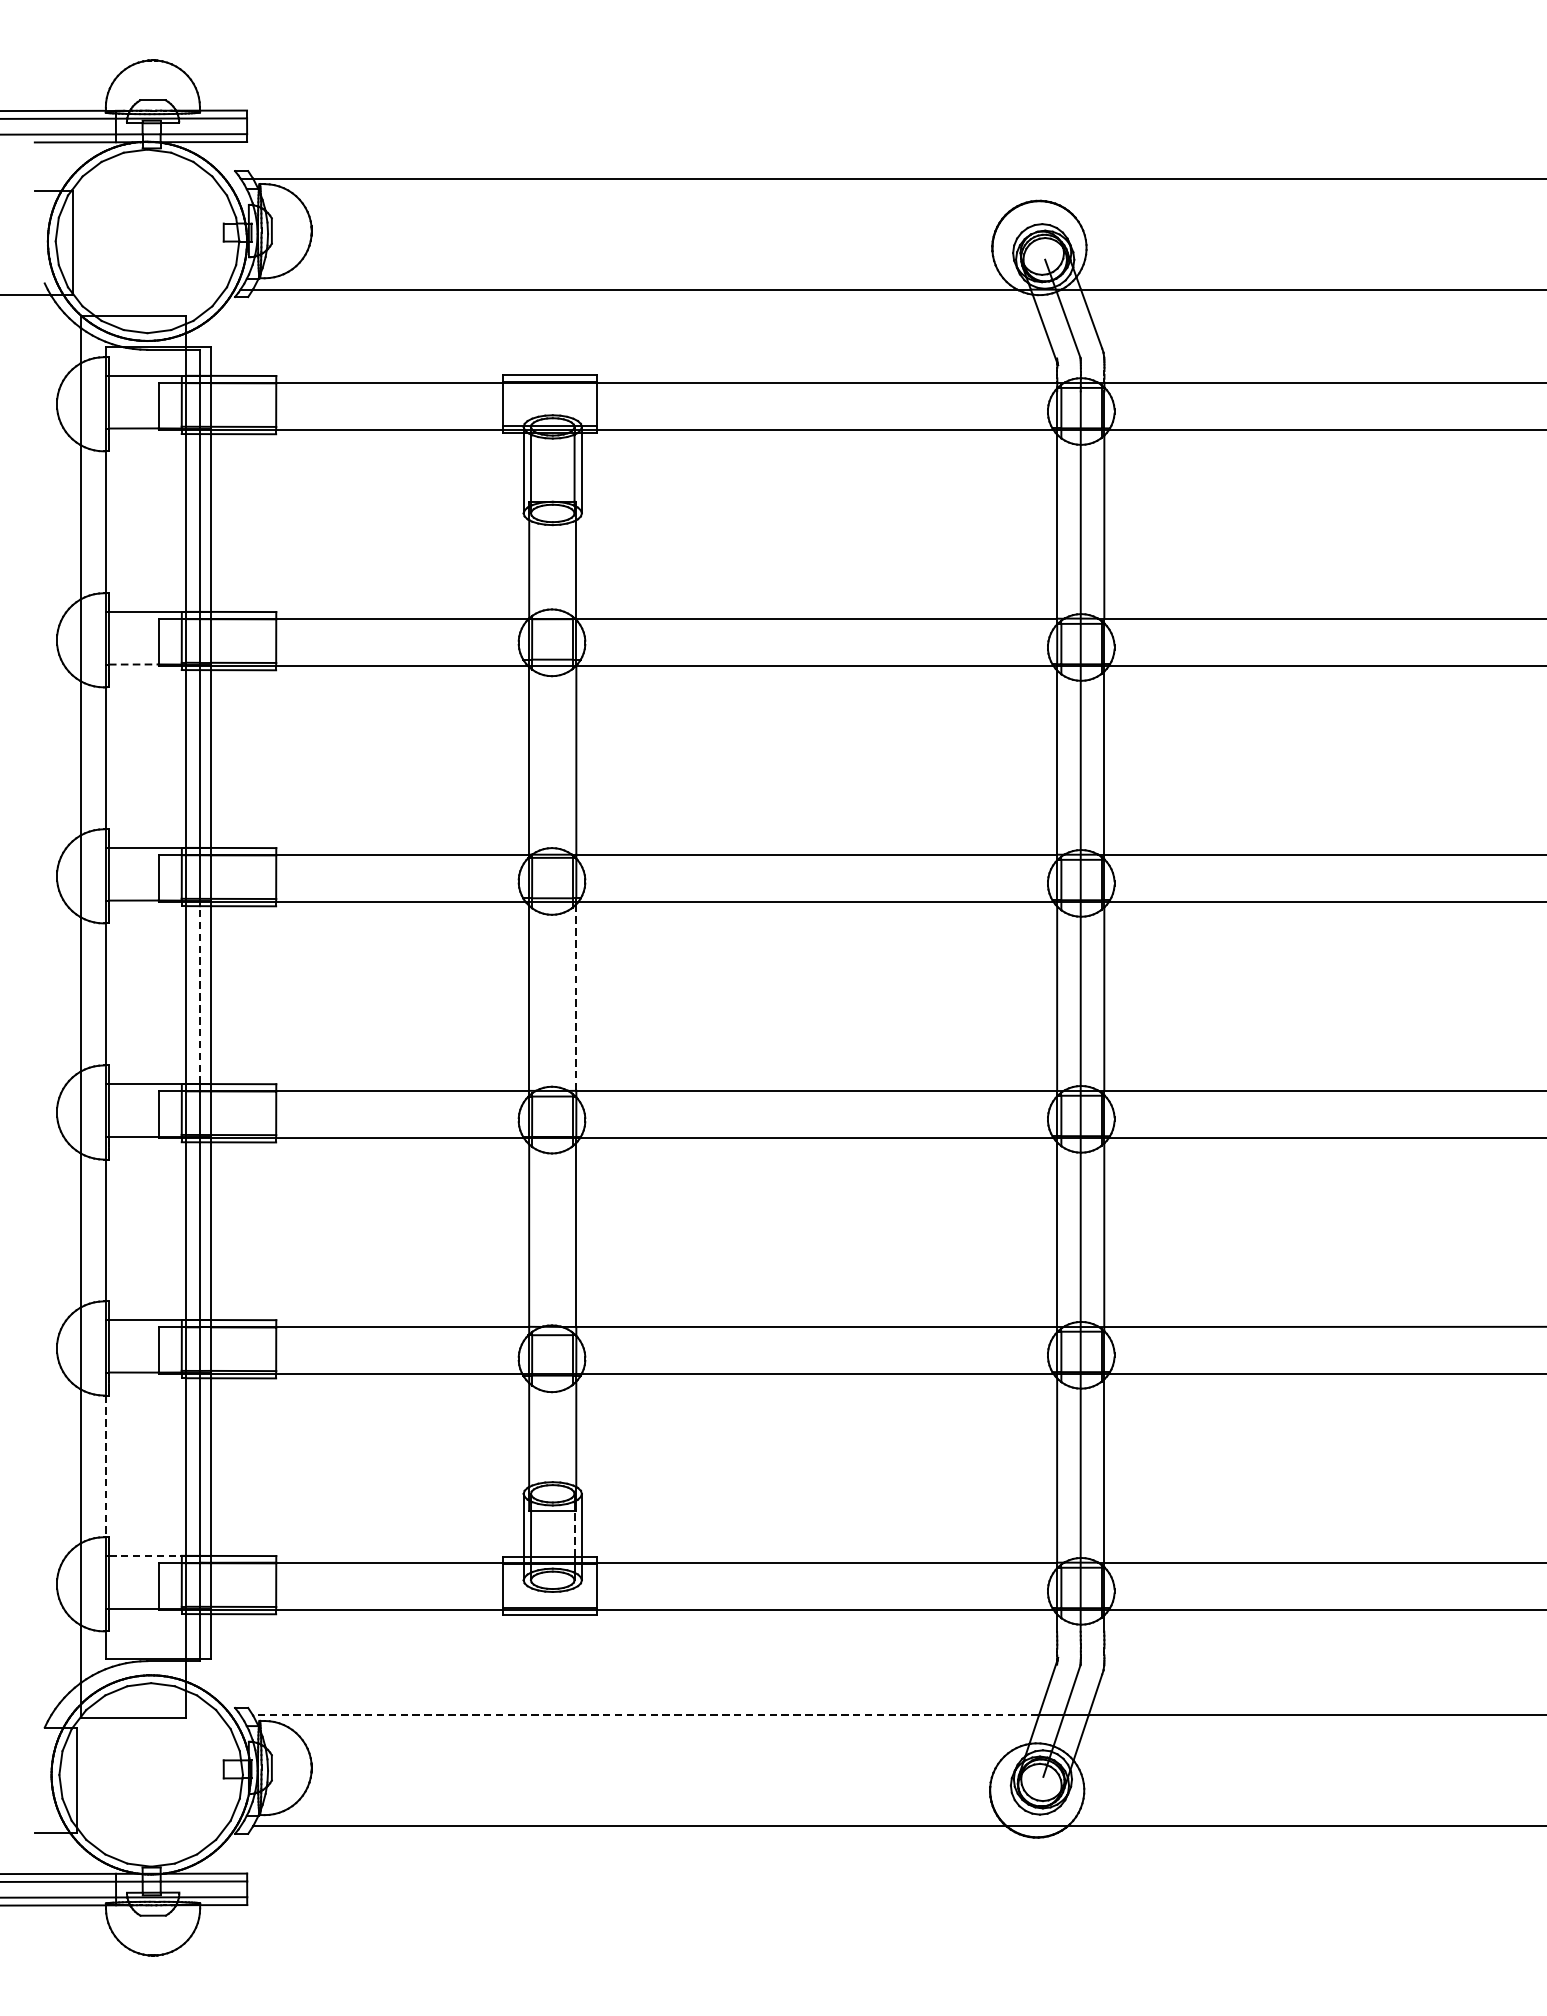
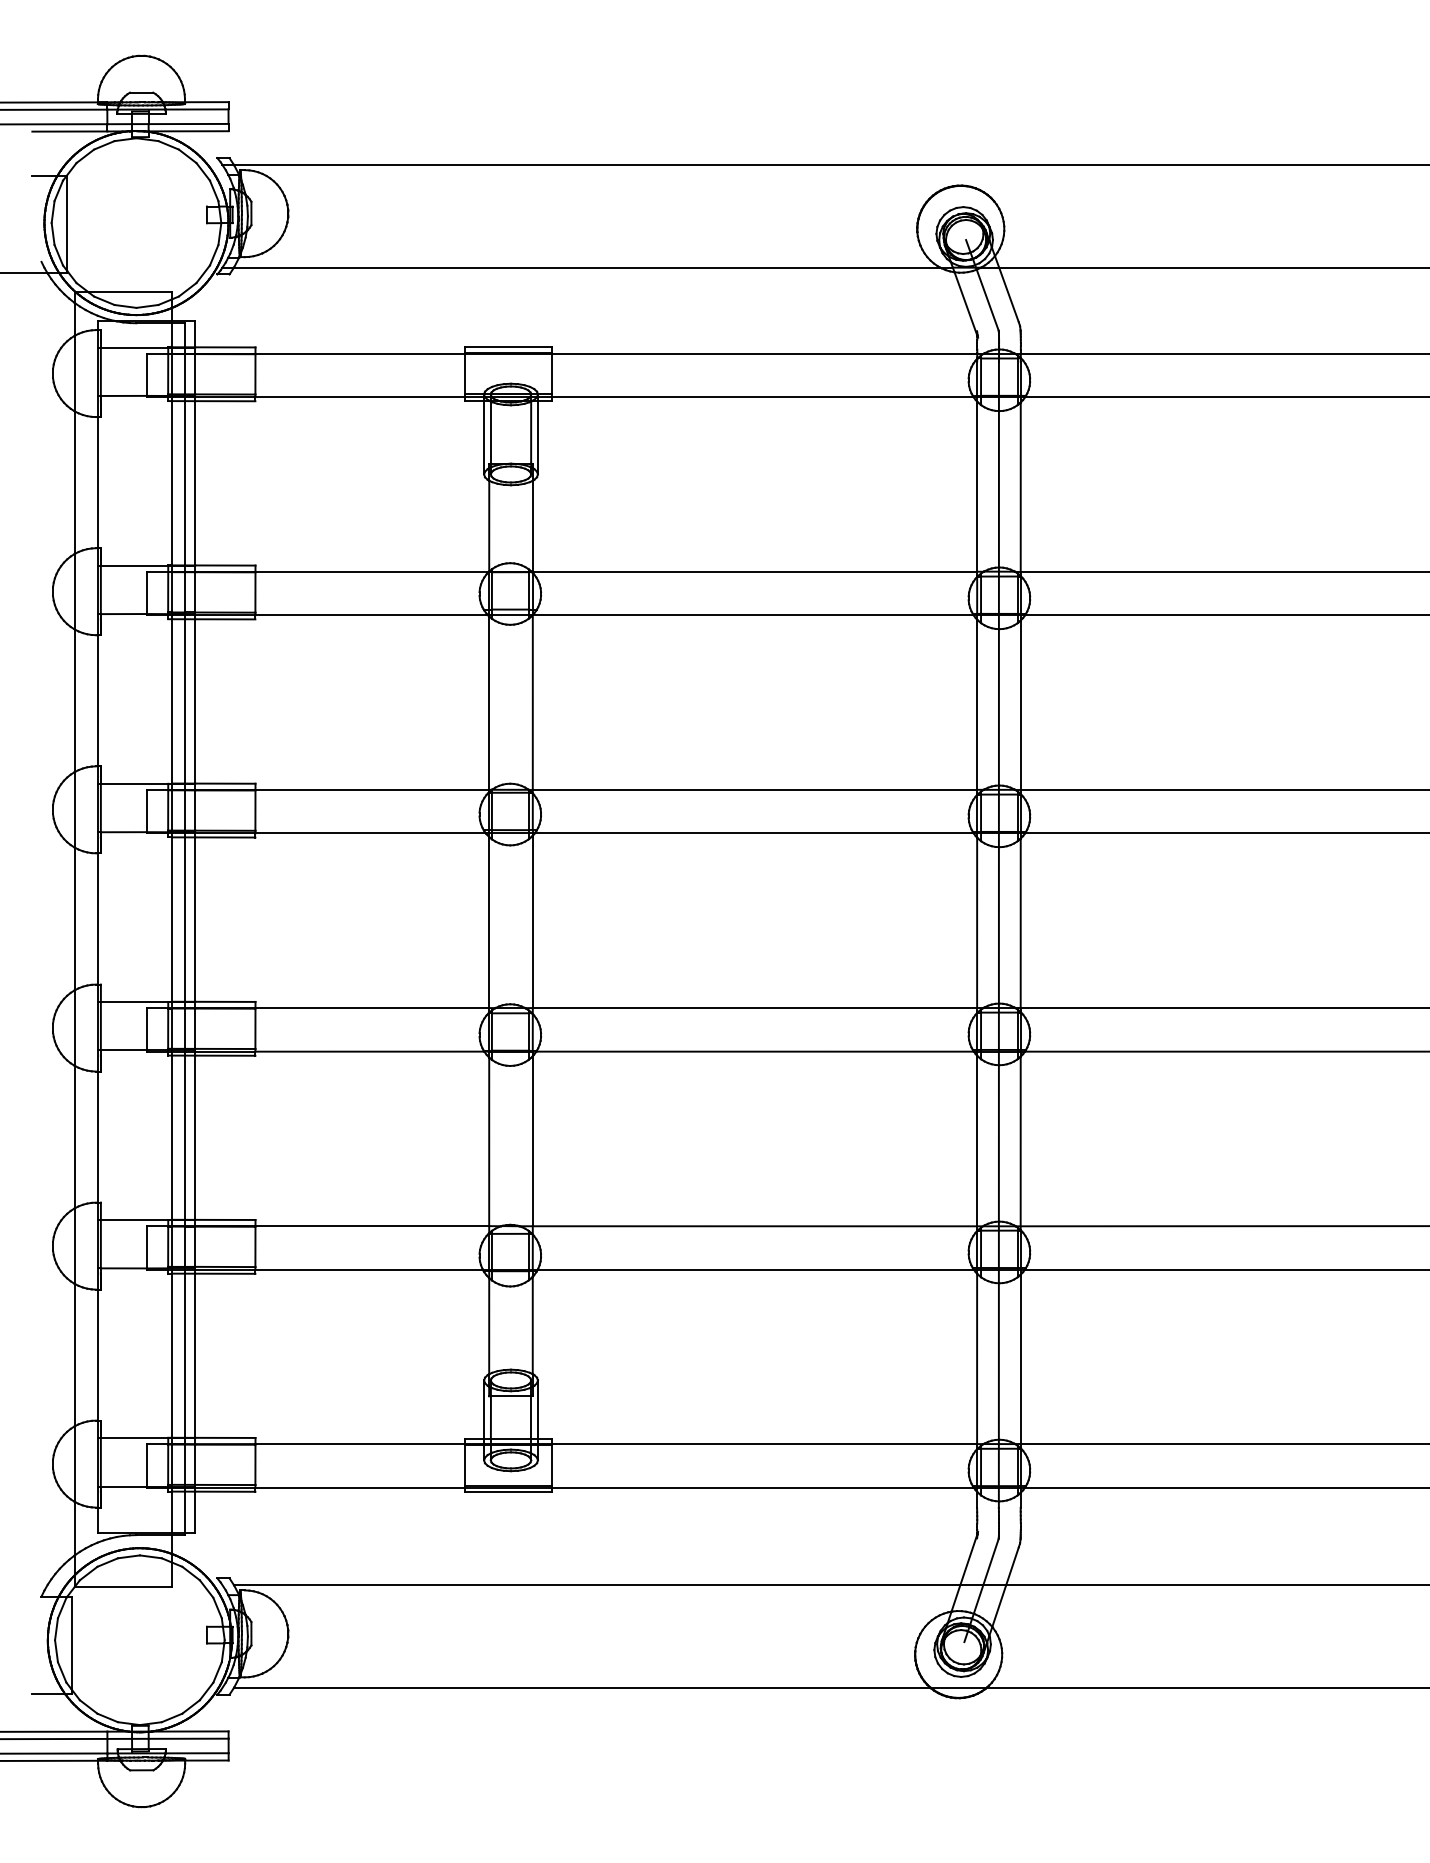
line: (133, 664) -> (123, 614), dashed -> solid
line: (200, 995) -> (185, 919), dashed -> solid
line: (576, 998) -> (532, 922), dashed -> solid
line: (106, 1466) -> (98, 1355), dashed -> solid
line: (574, 1532) -> (531, 1416), dashed -> solid
line: (145, 1556) -> (134, 1438), dashed -> solid
line: (645, 1715) -> (596, 1585), dashed -> solid

